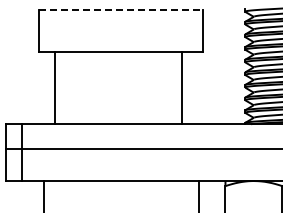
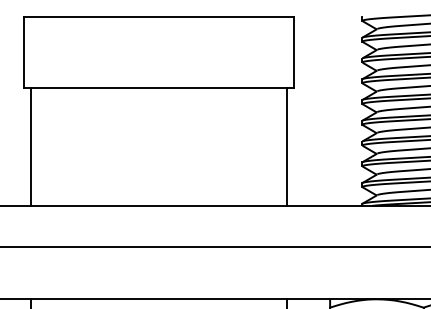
line: (121, 9) -> (159, 17), dashed -> solid
line: (54, 88) -> (30, 147), moved
line: (181, 88) -> (285, 147), moved

